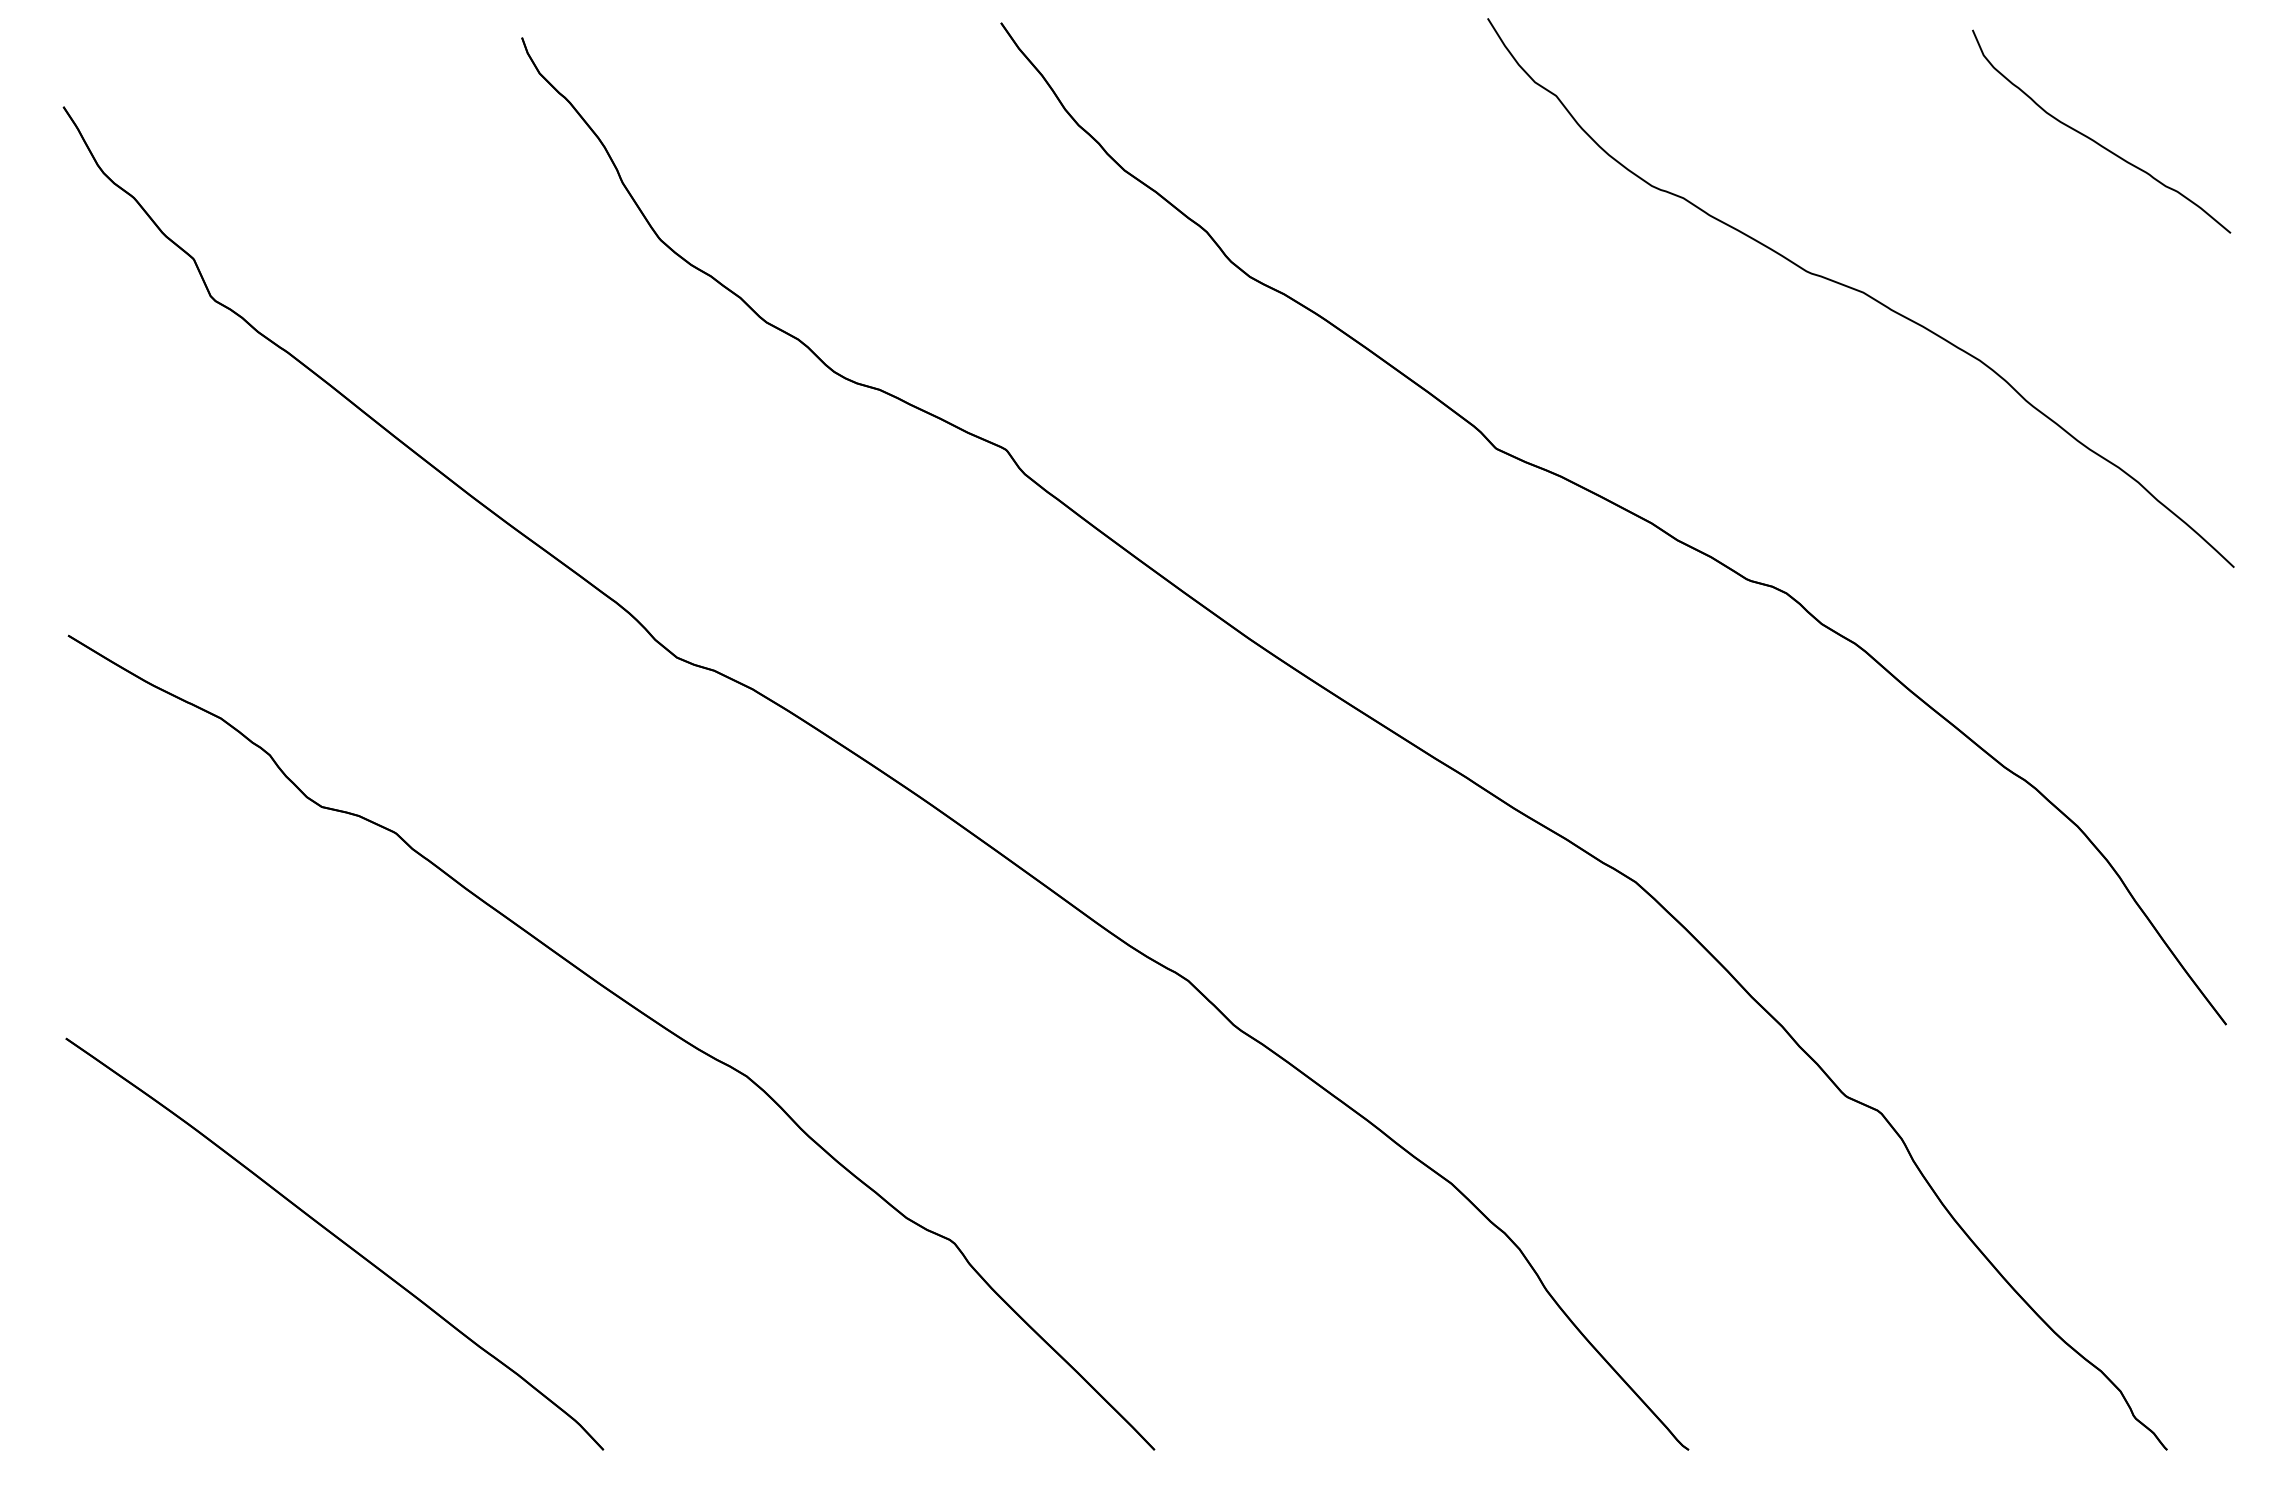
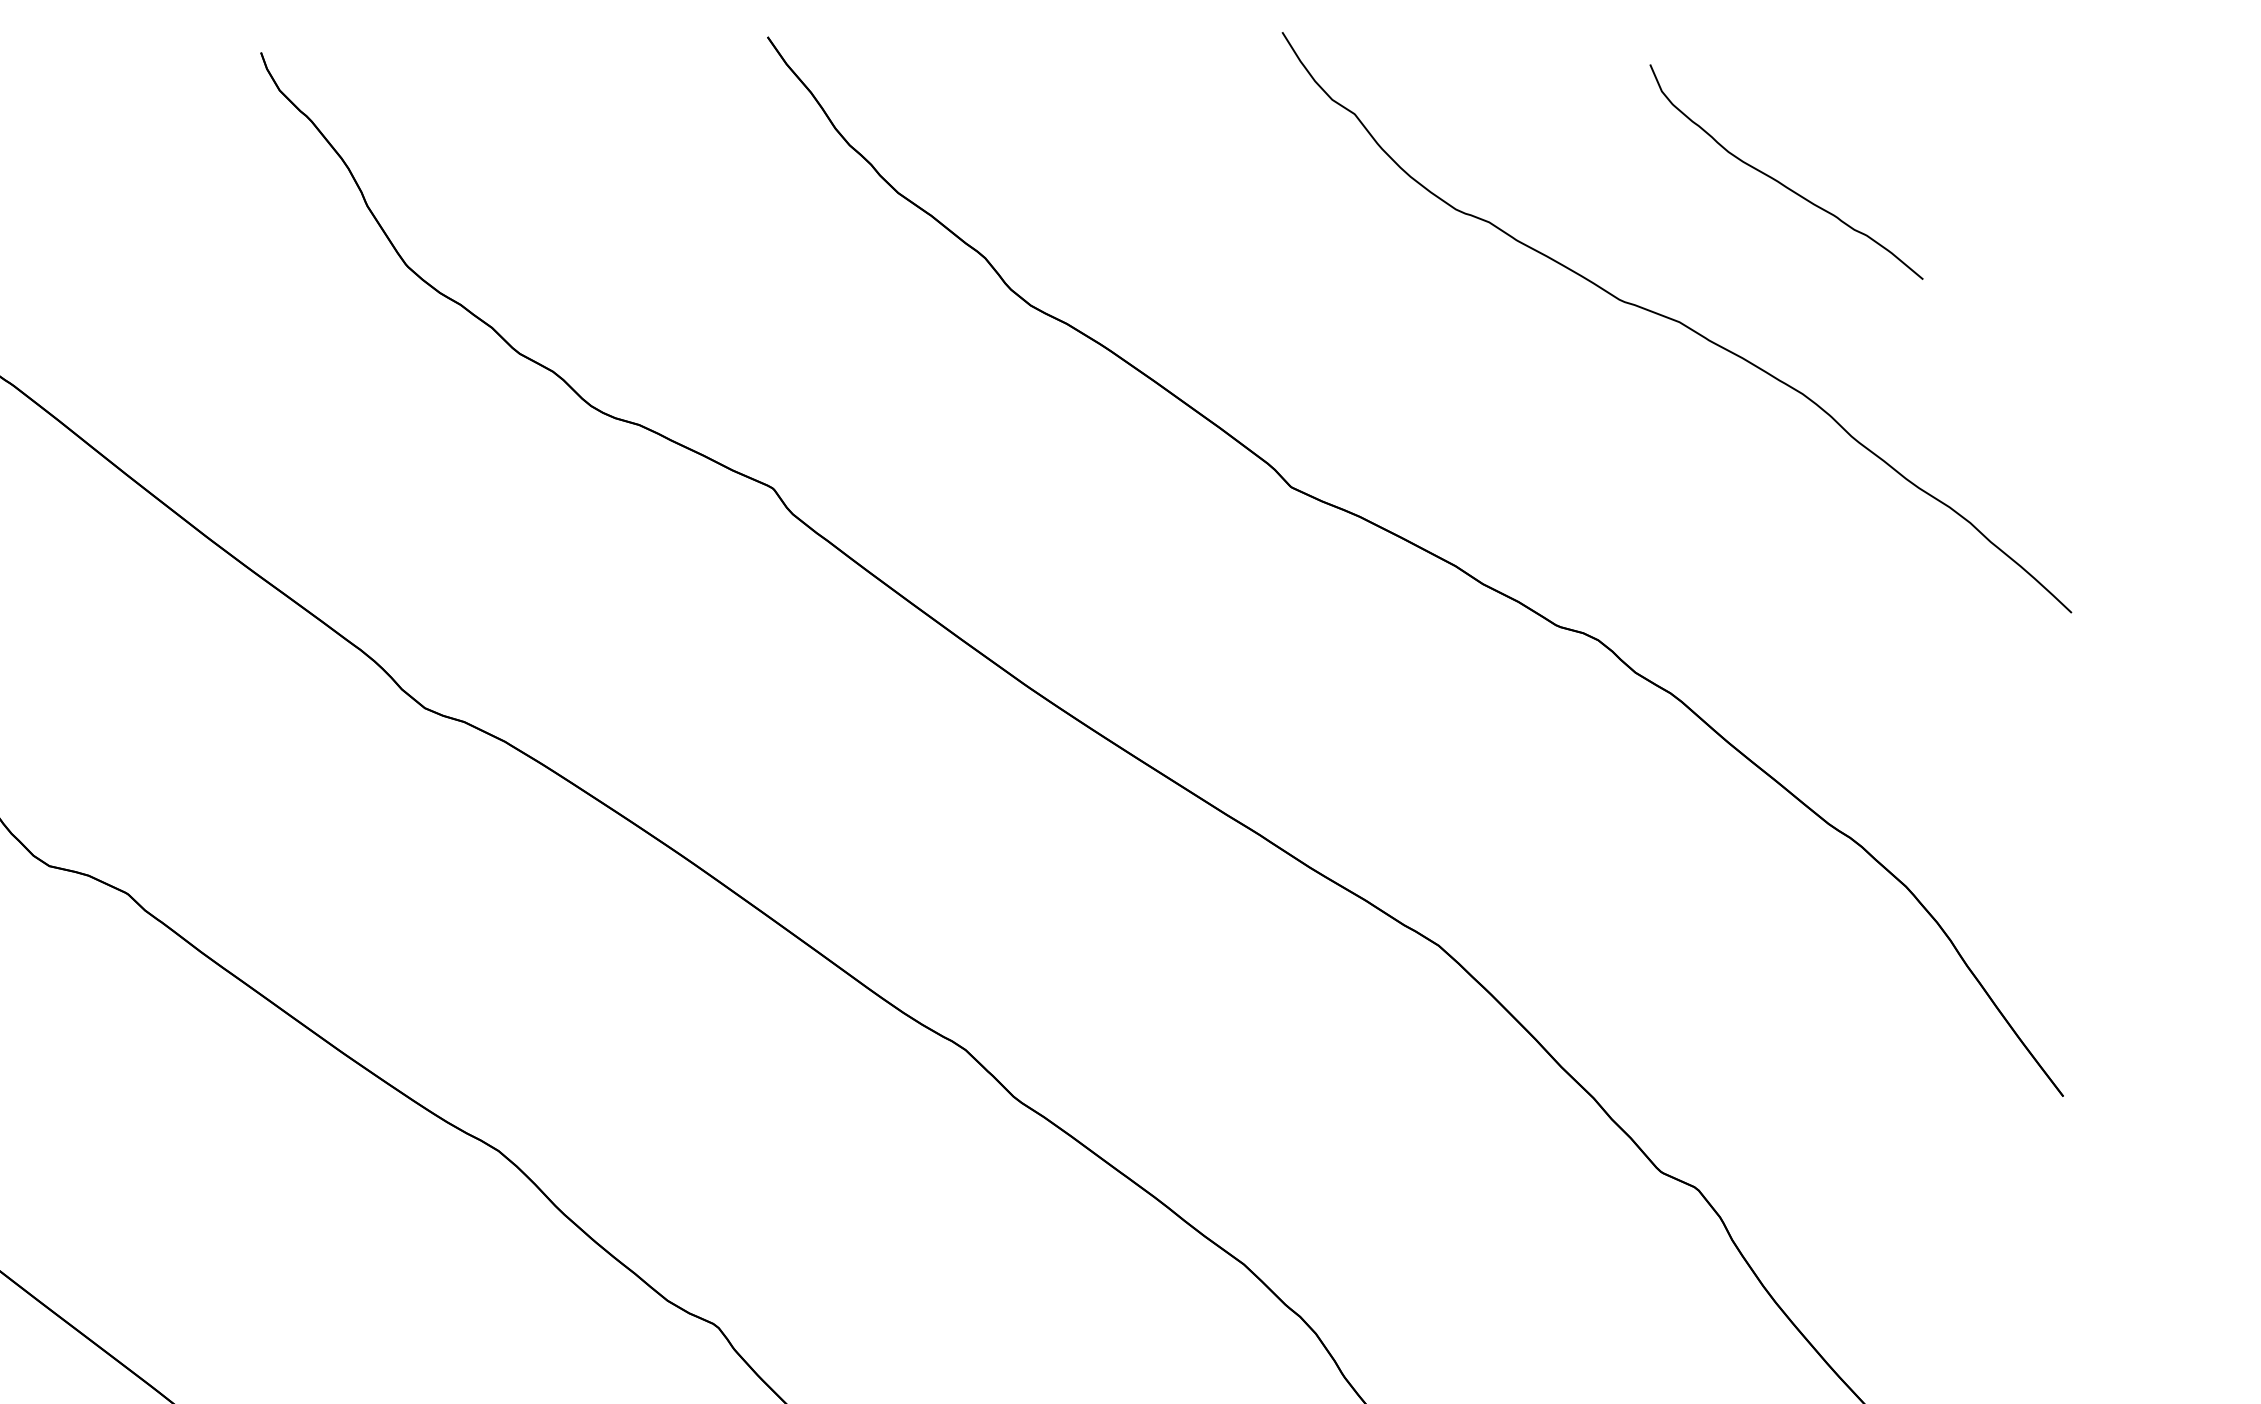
curve: (2095, 140) -> (1780, 181), moved

